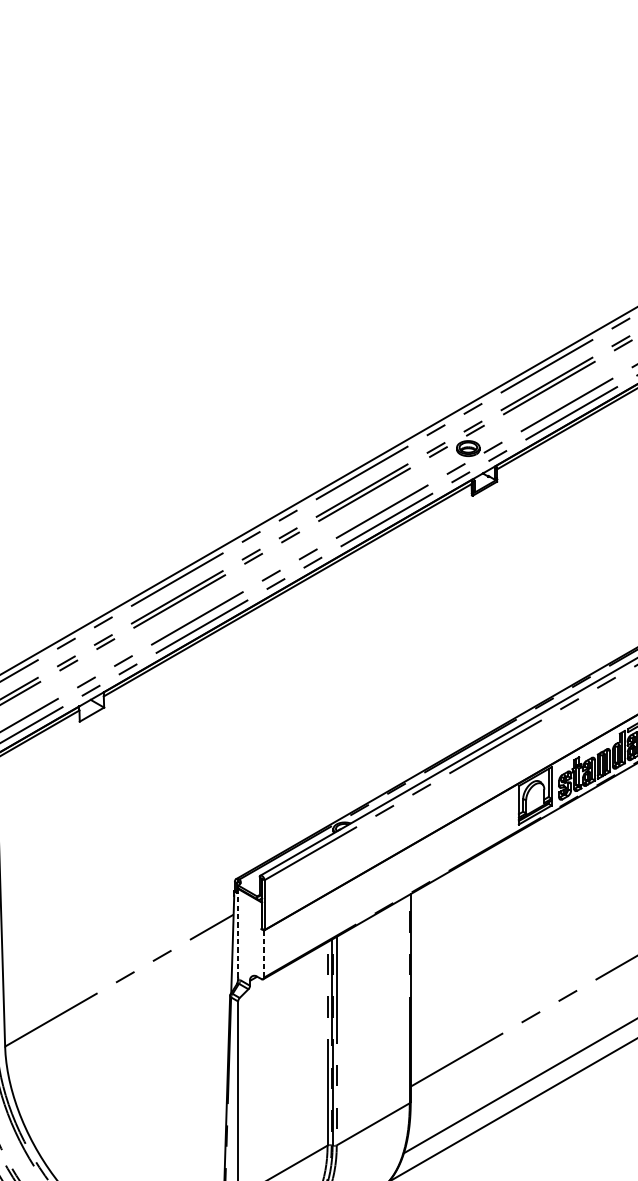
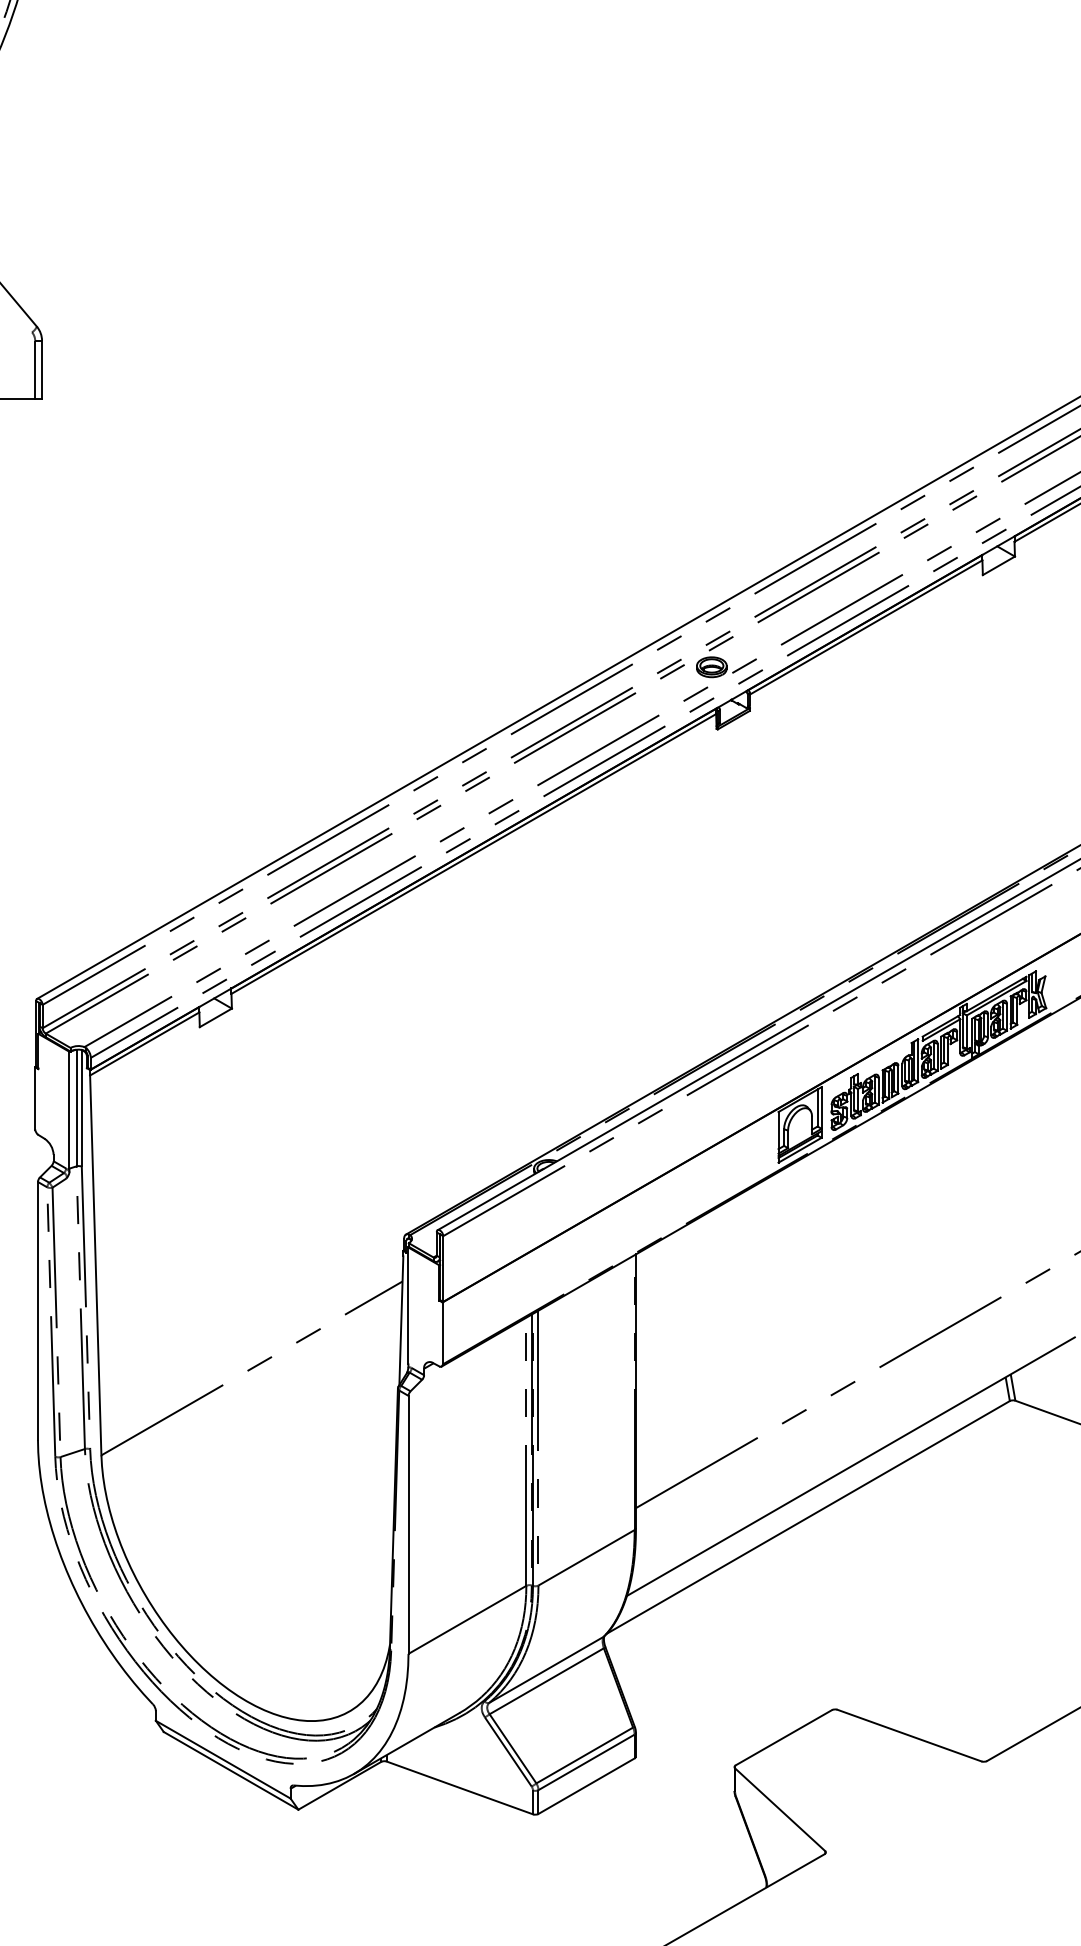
line: (238, 932) -> (408, 1305), dashed -> solid
line: (263, 954) -> (442, 1333), dashed -> solid

